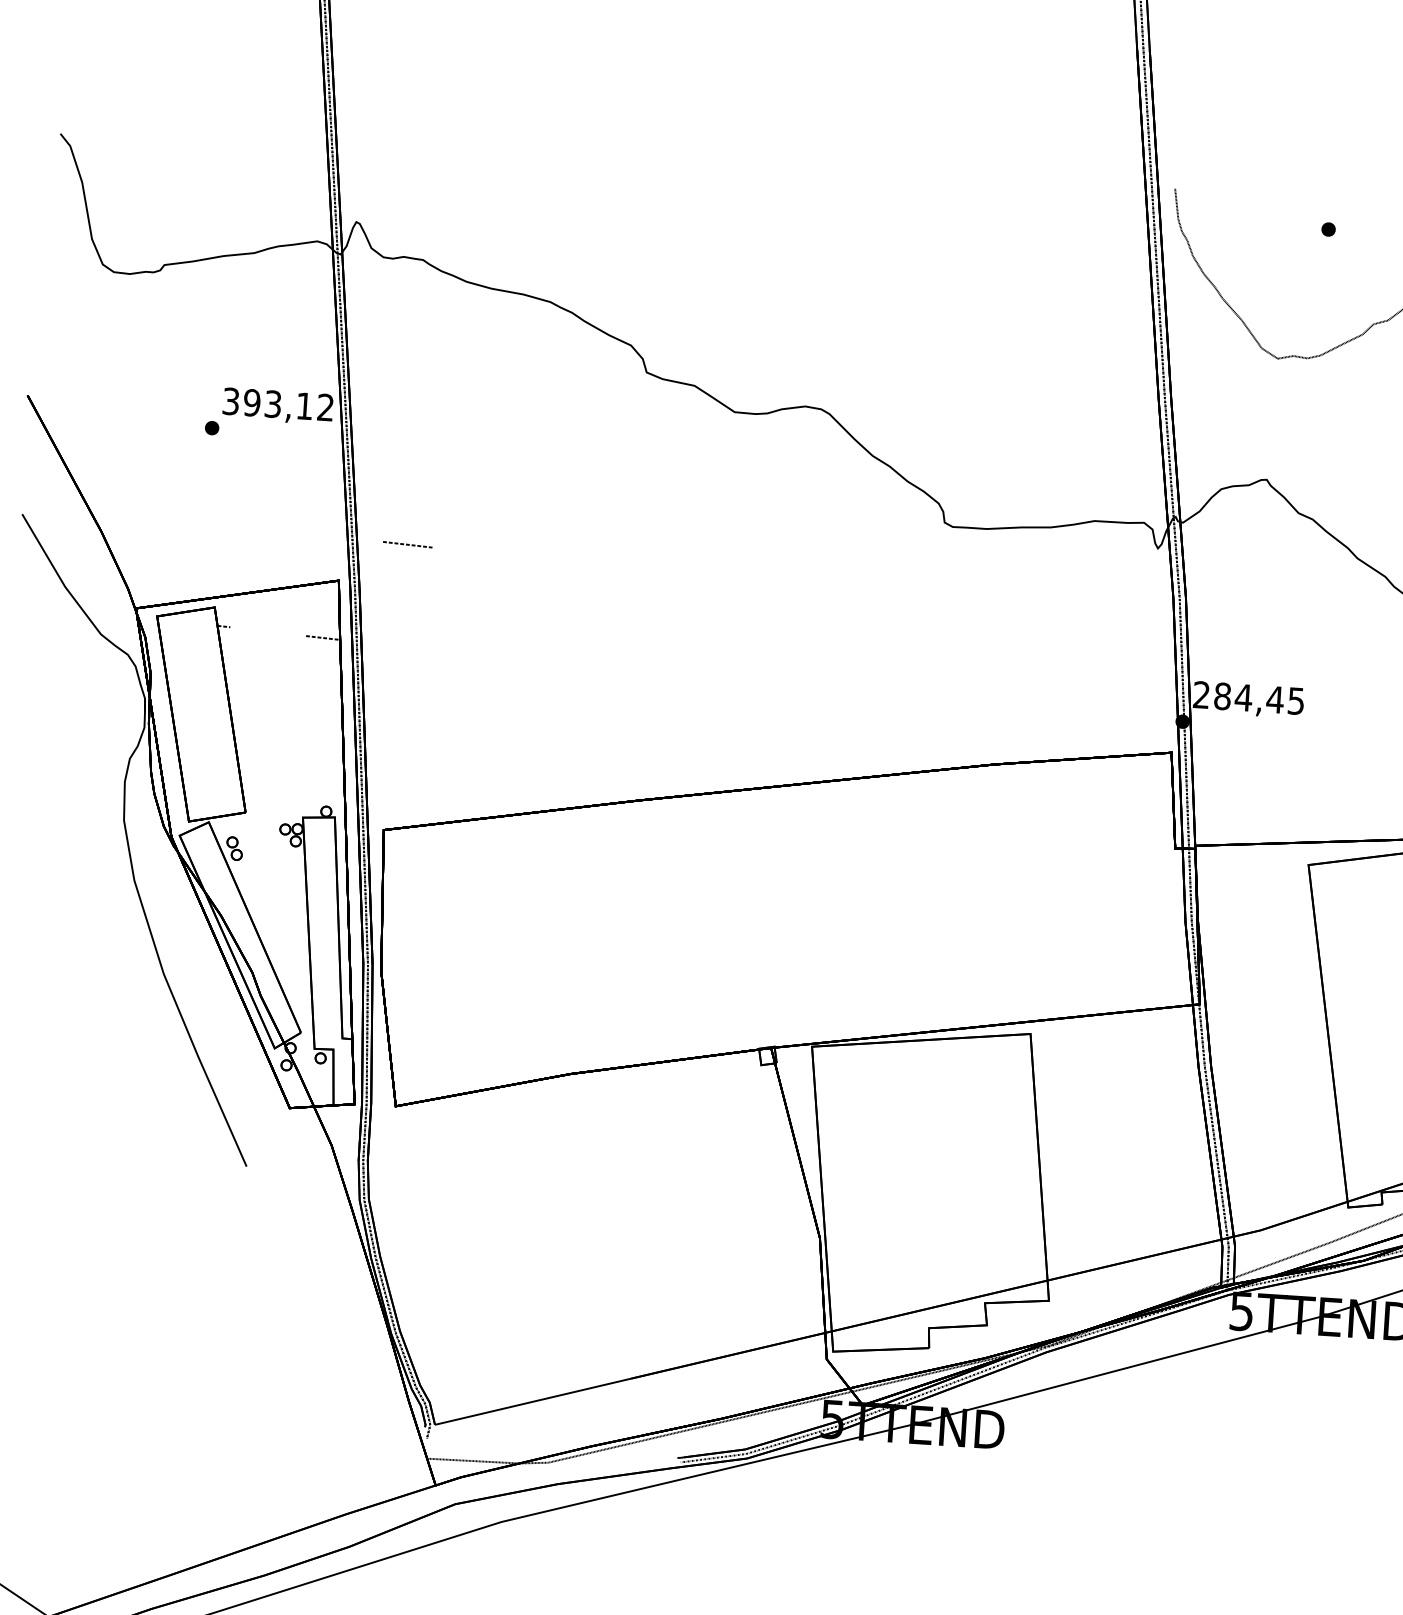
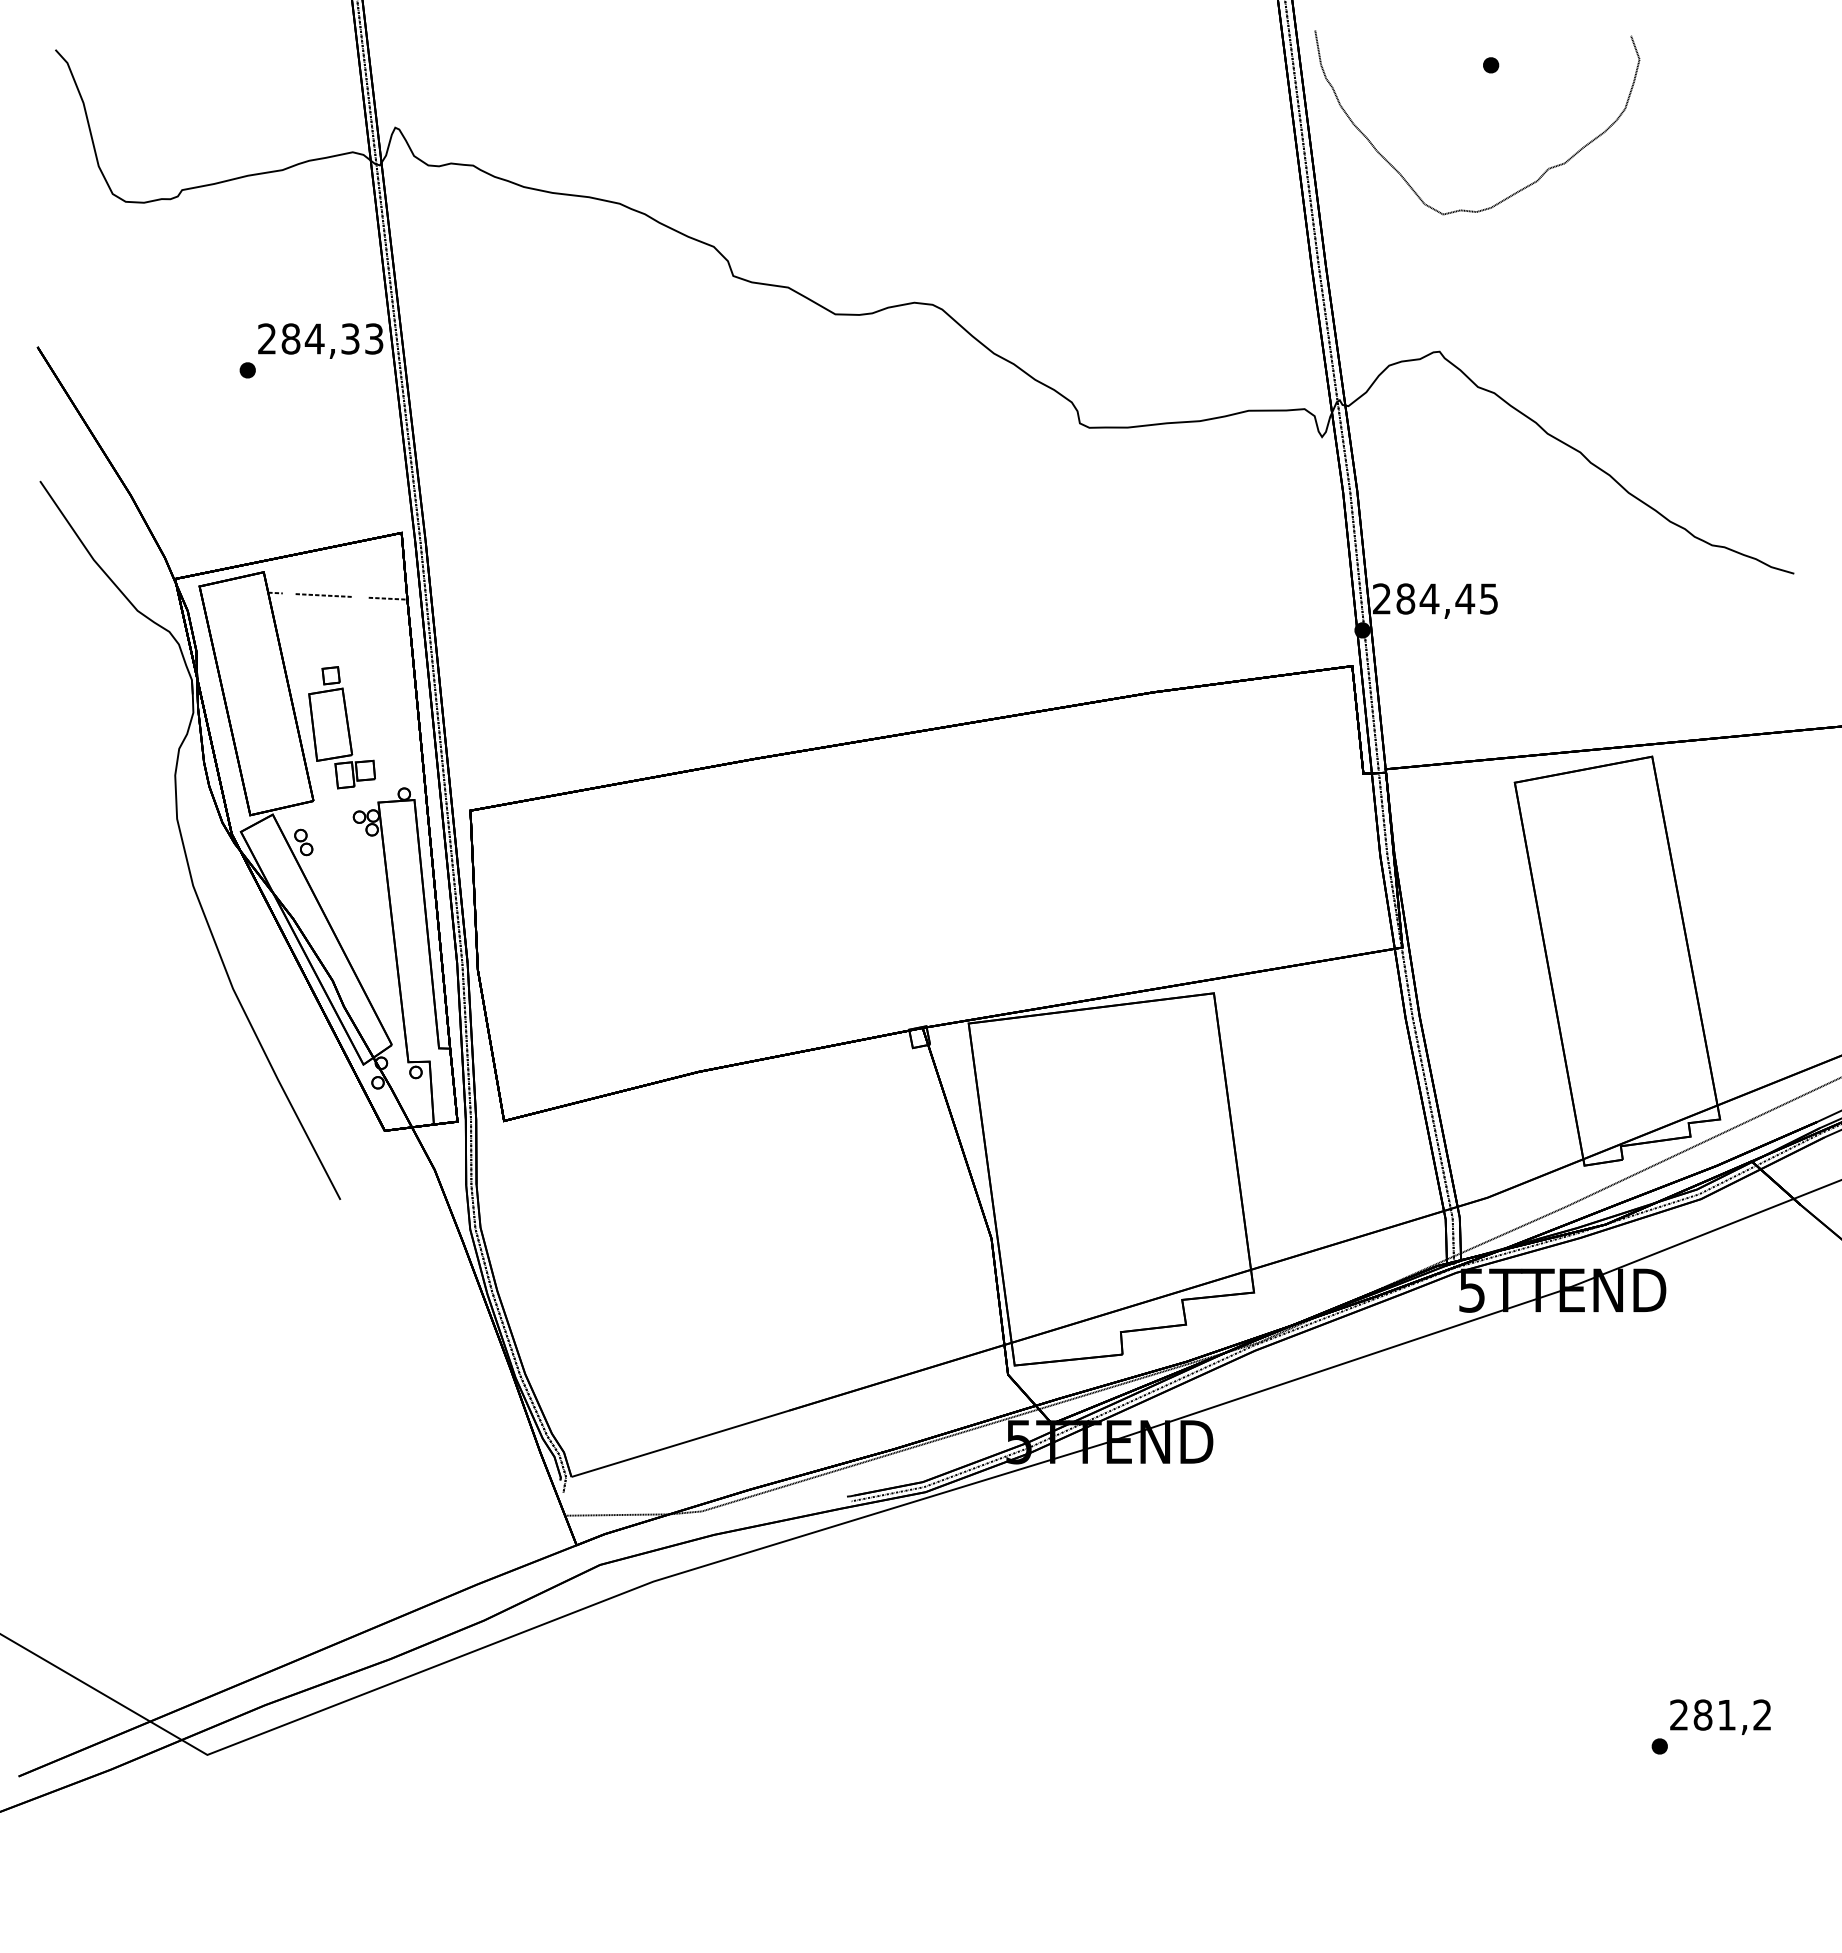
text: (278, 404) -> (320, 338), 393,12 -> 284,33
line: (407, 544) -> (323, 595), moved
part: (274, 749) -> (341, 727), added

